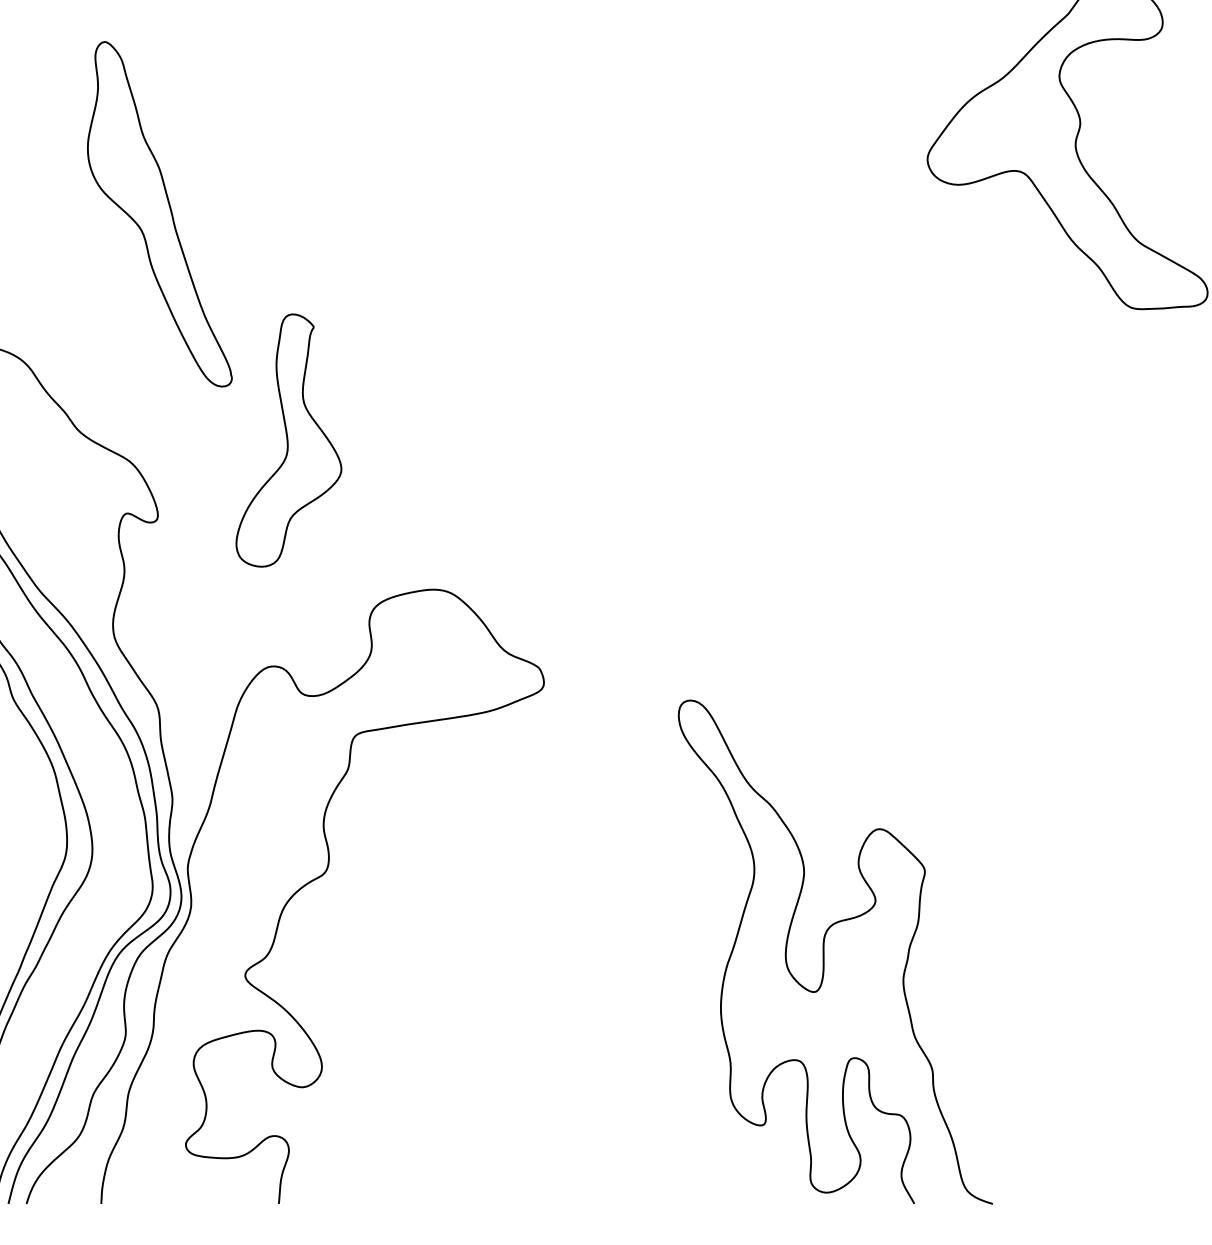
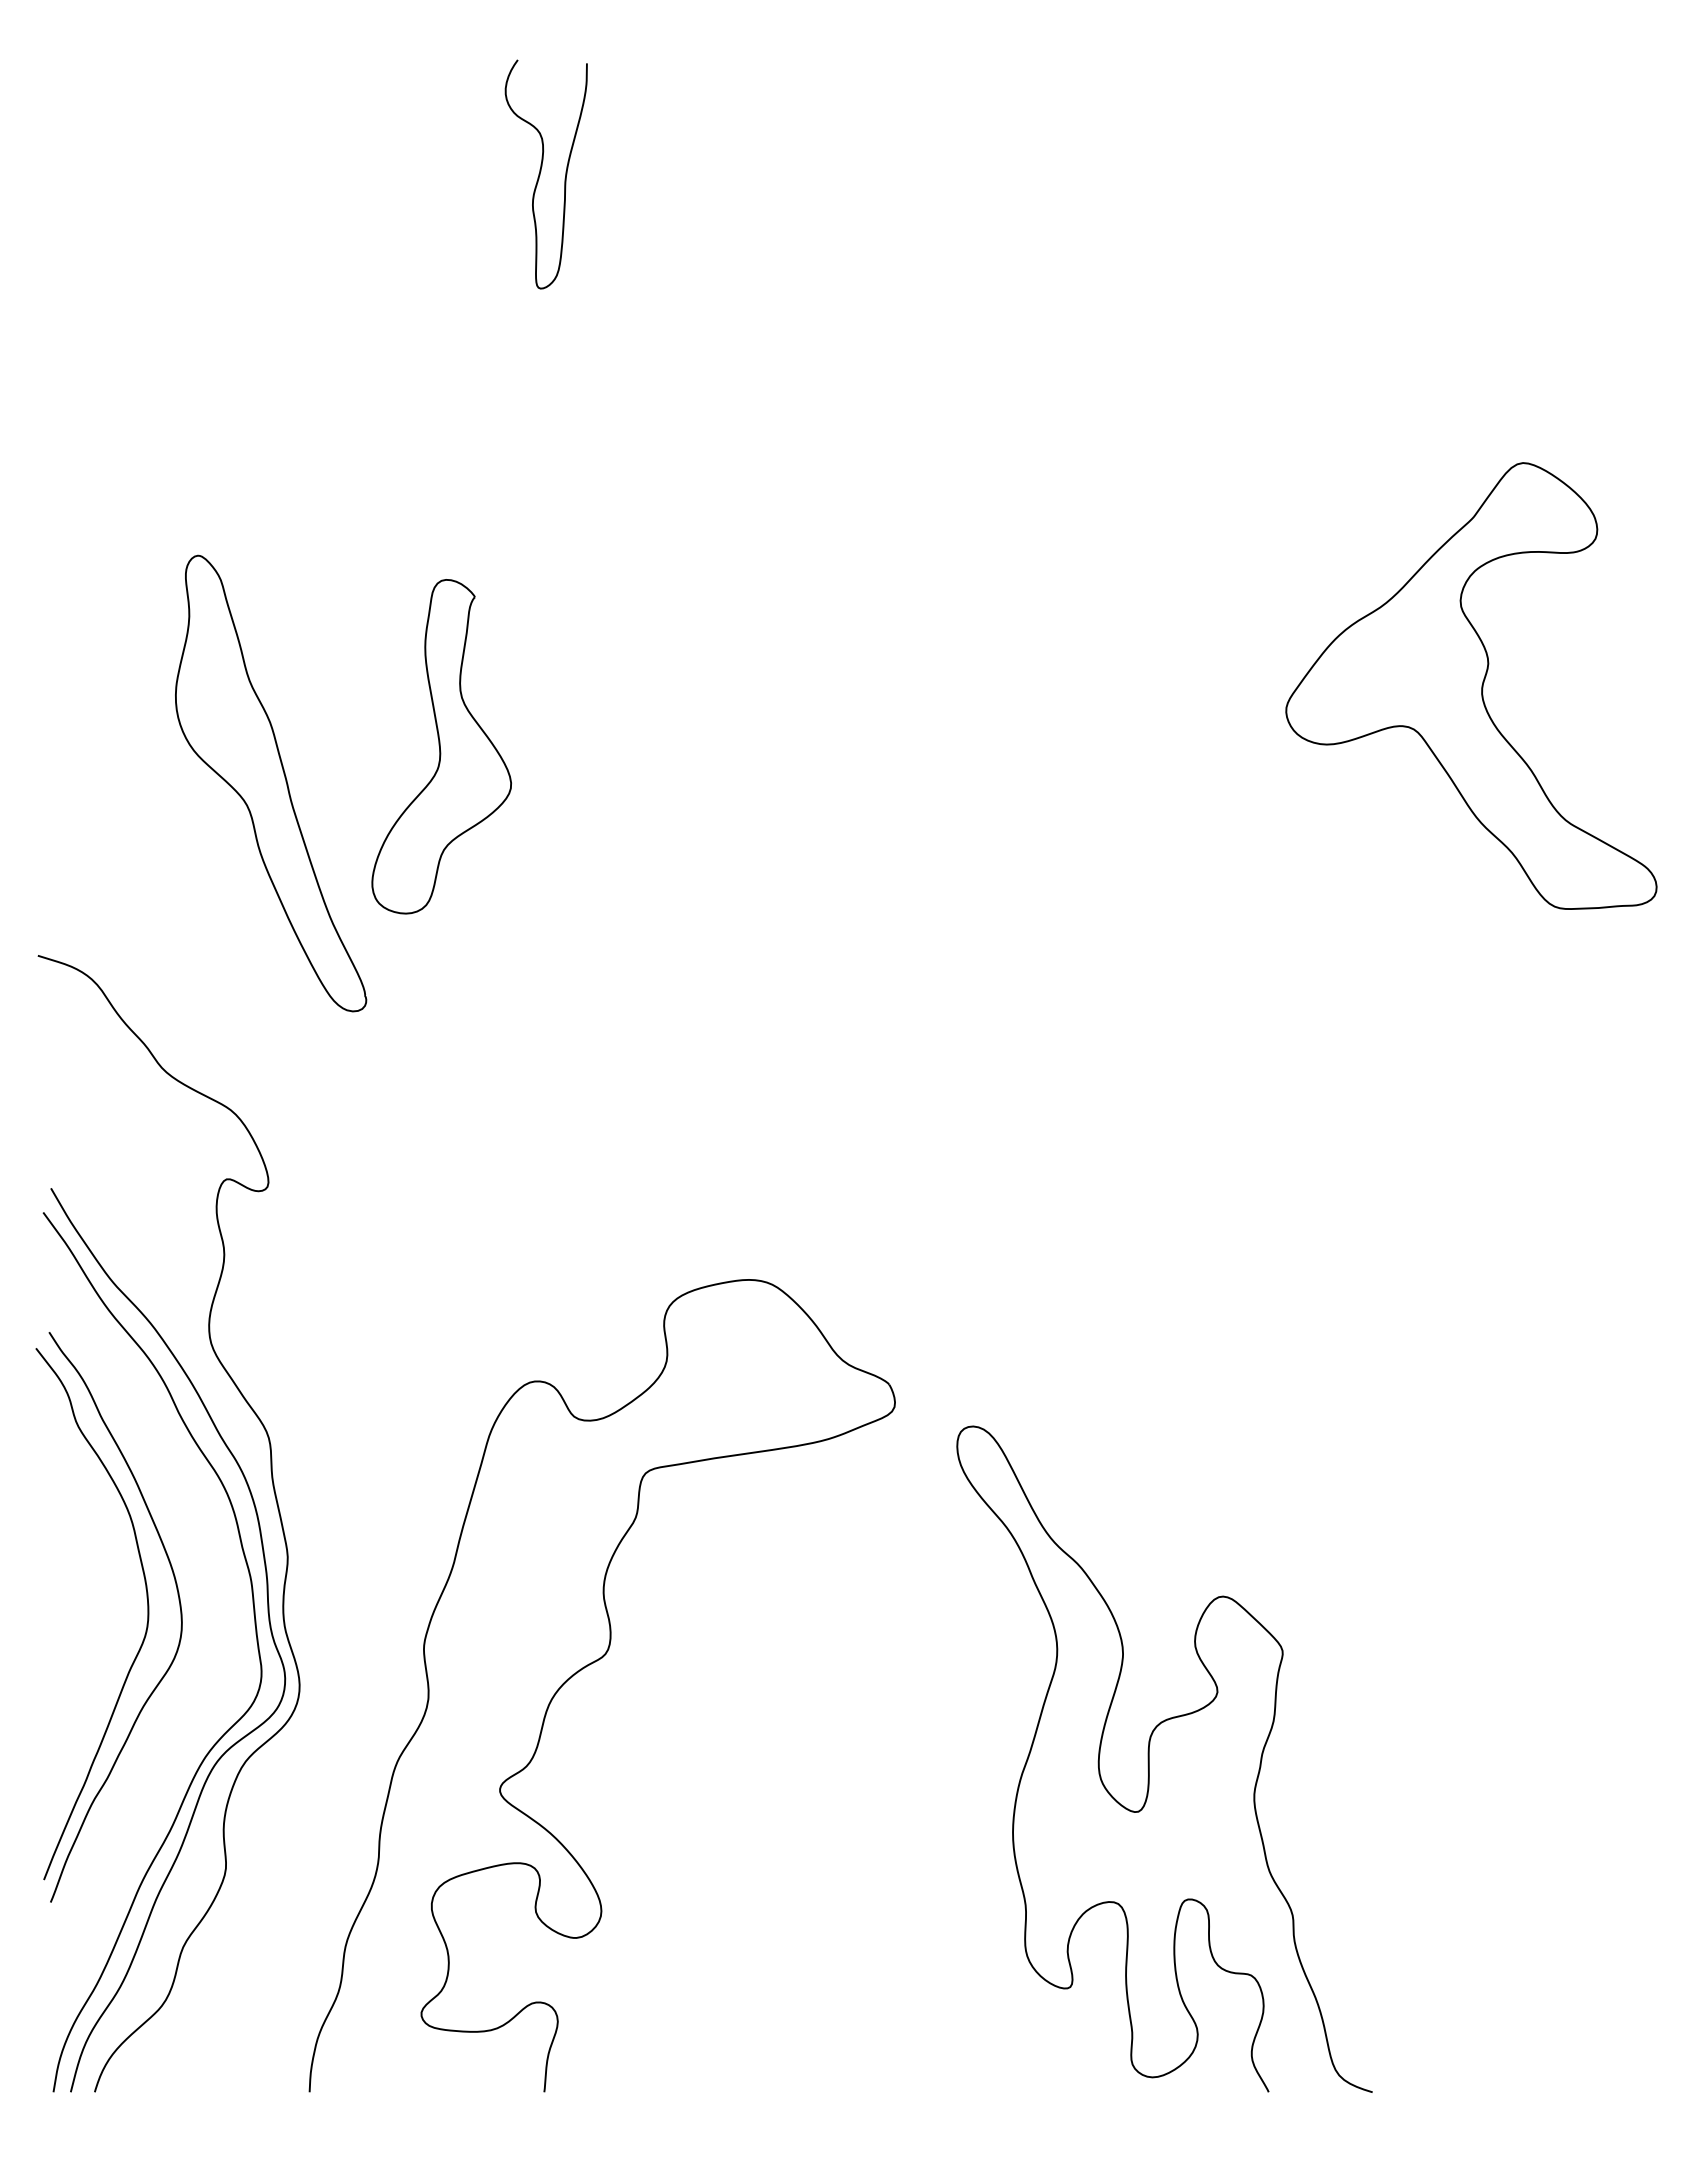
part: (288, 440) -> (441, 746), moved
part: (312, 882) -> (588, 1666), moved

